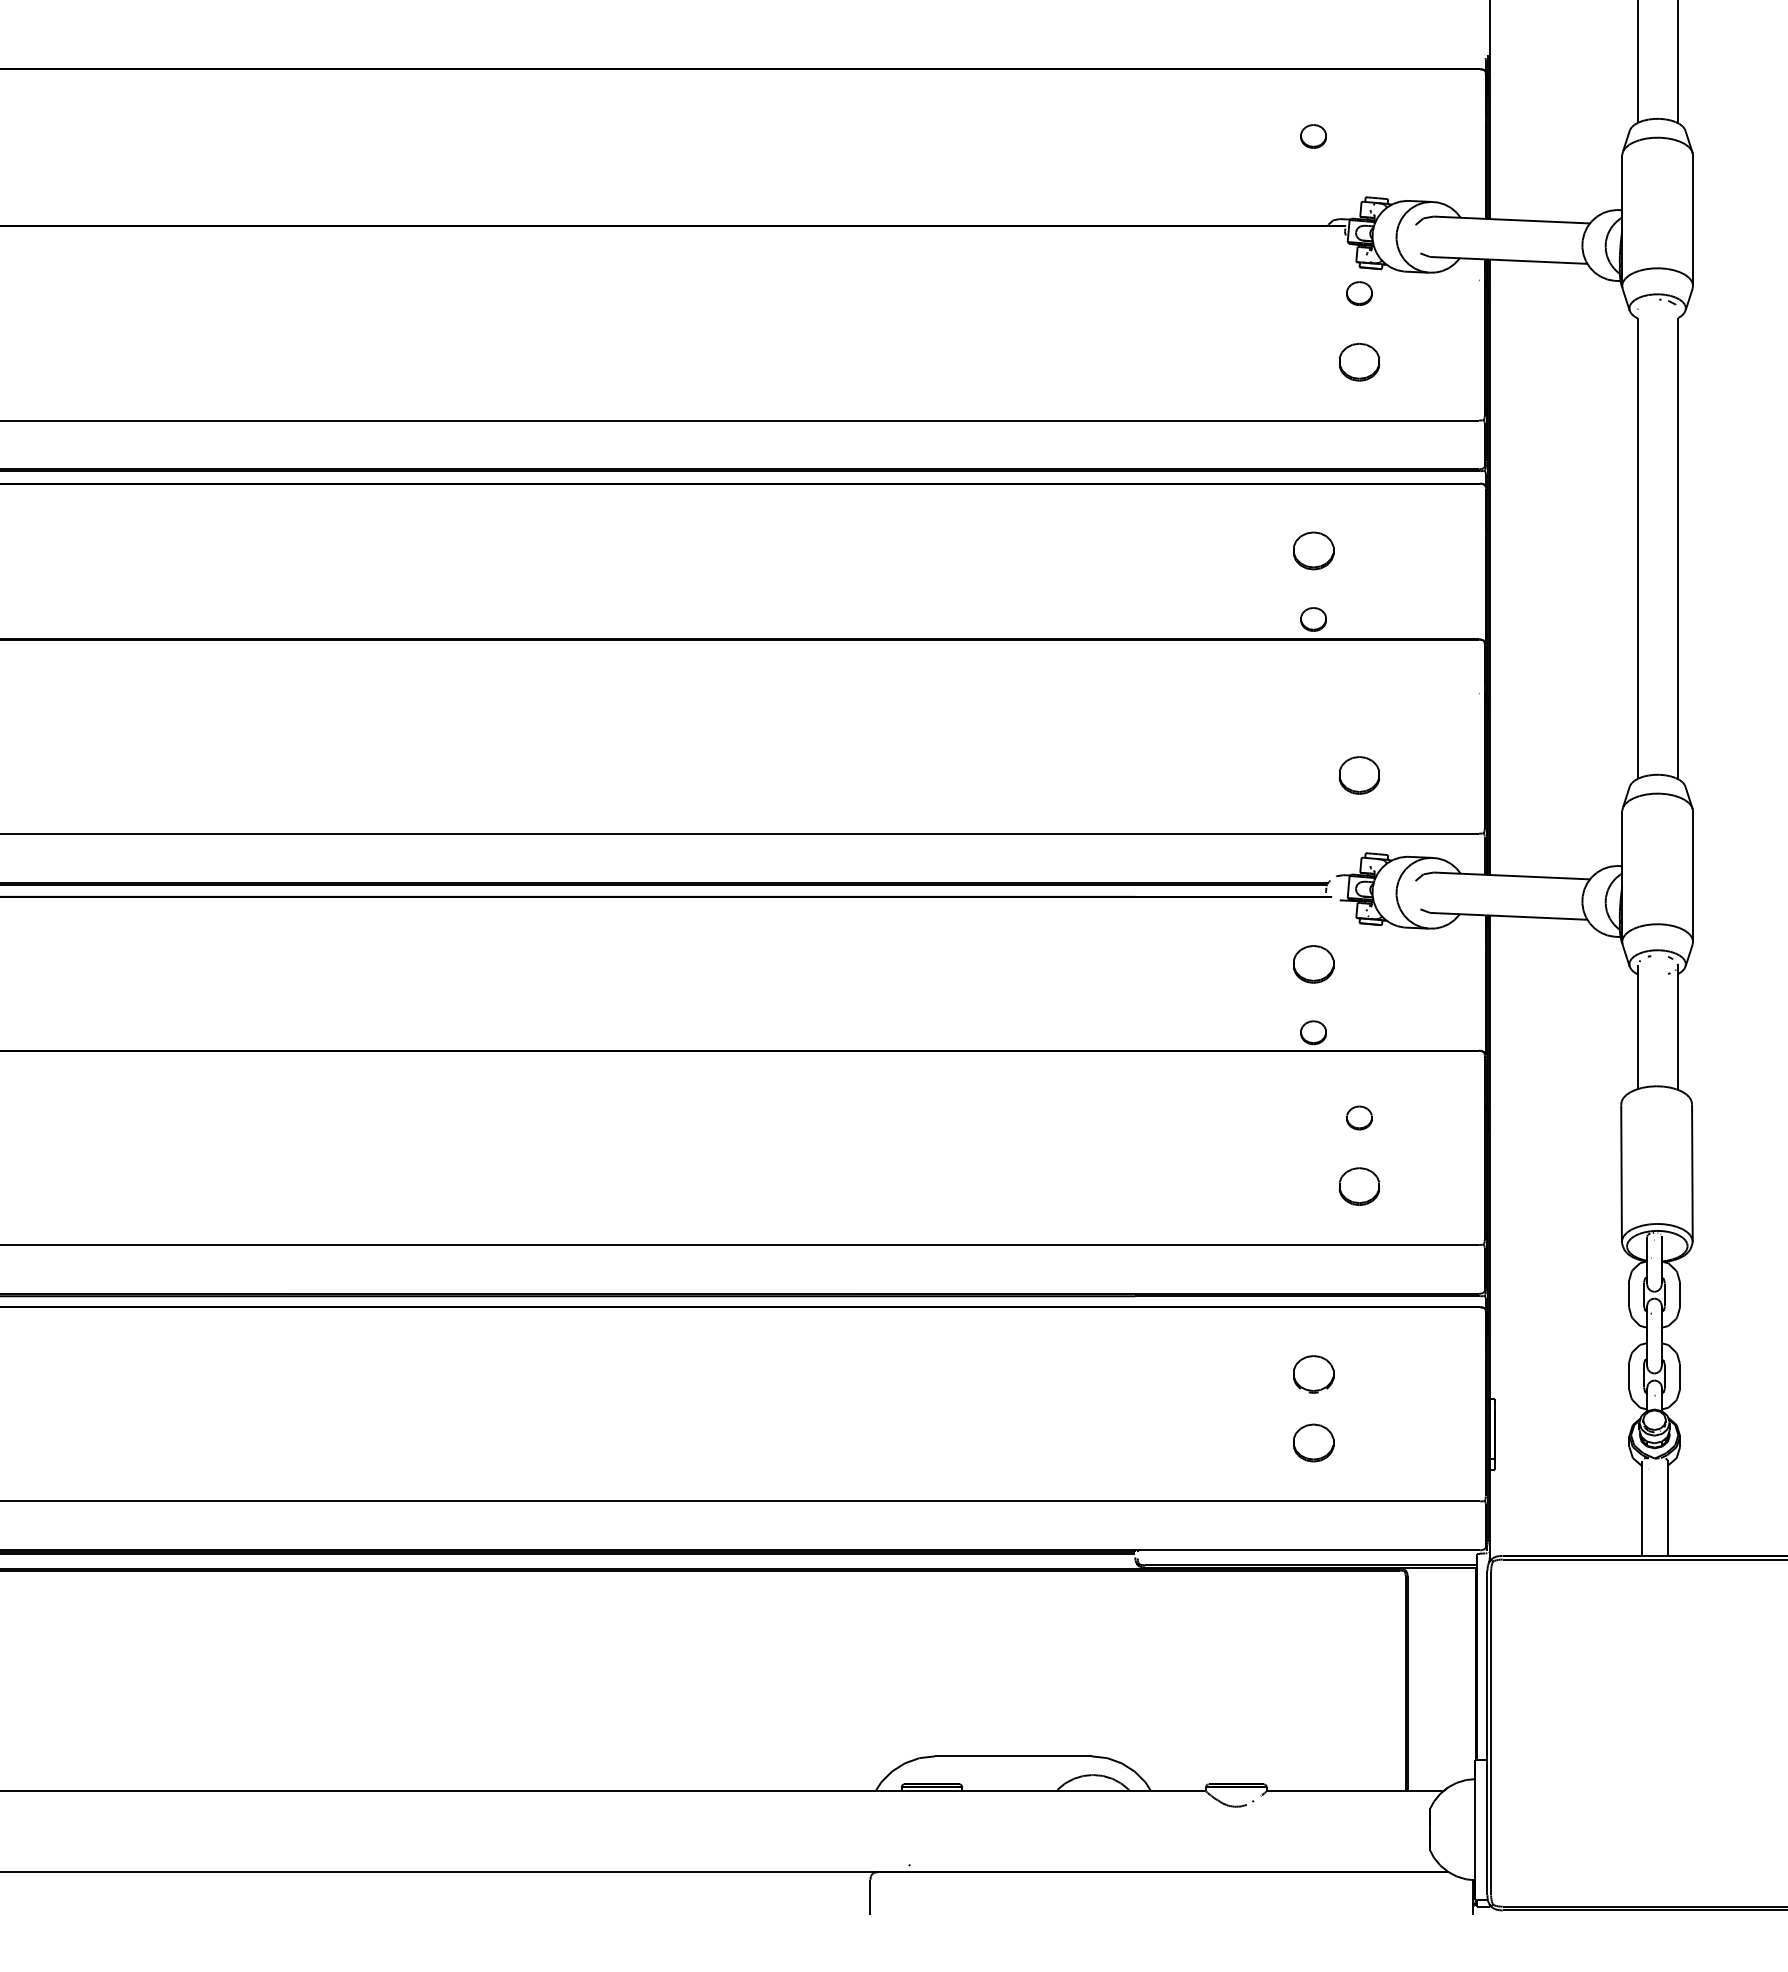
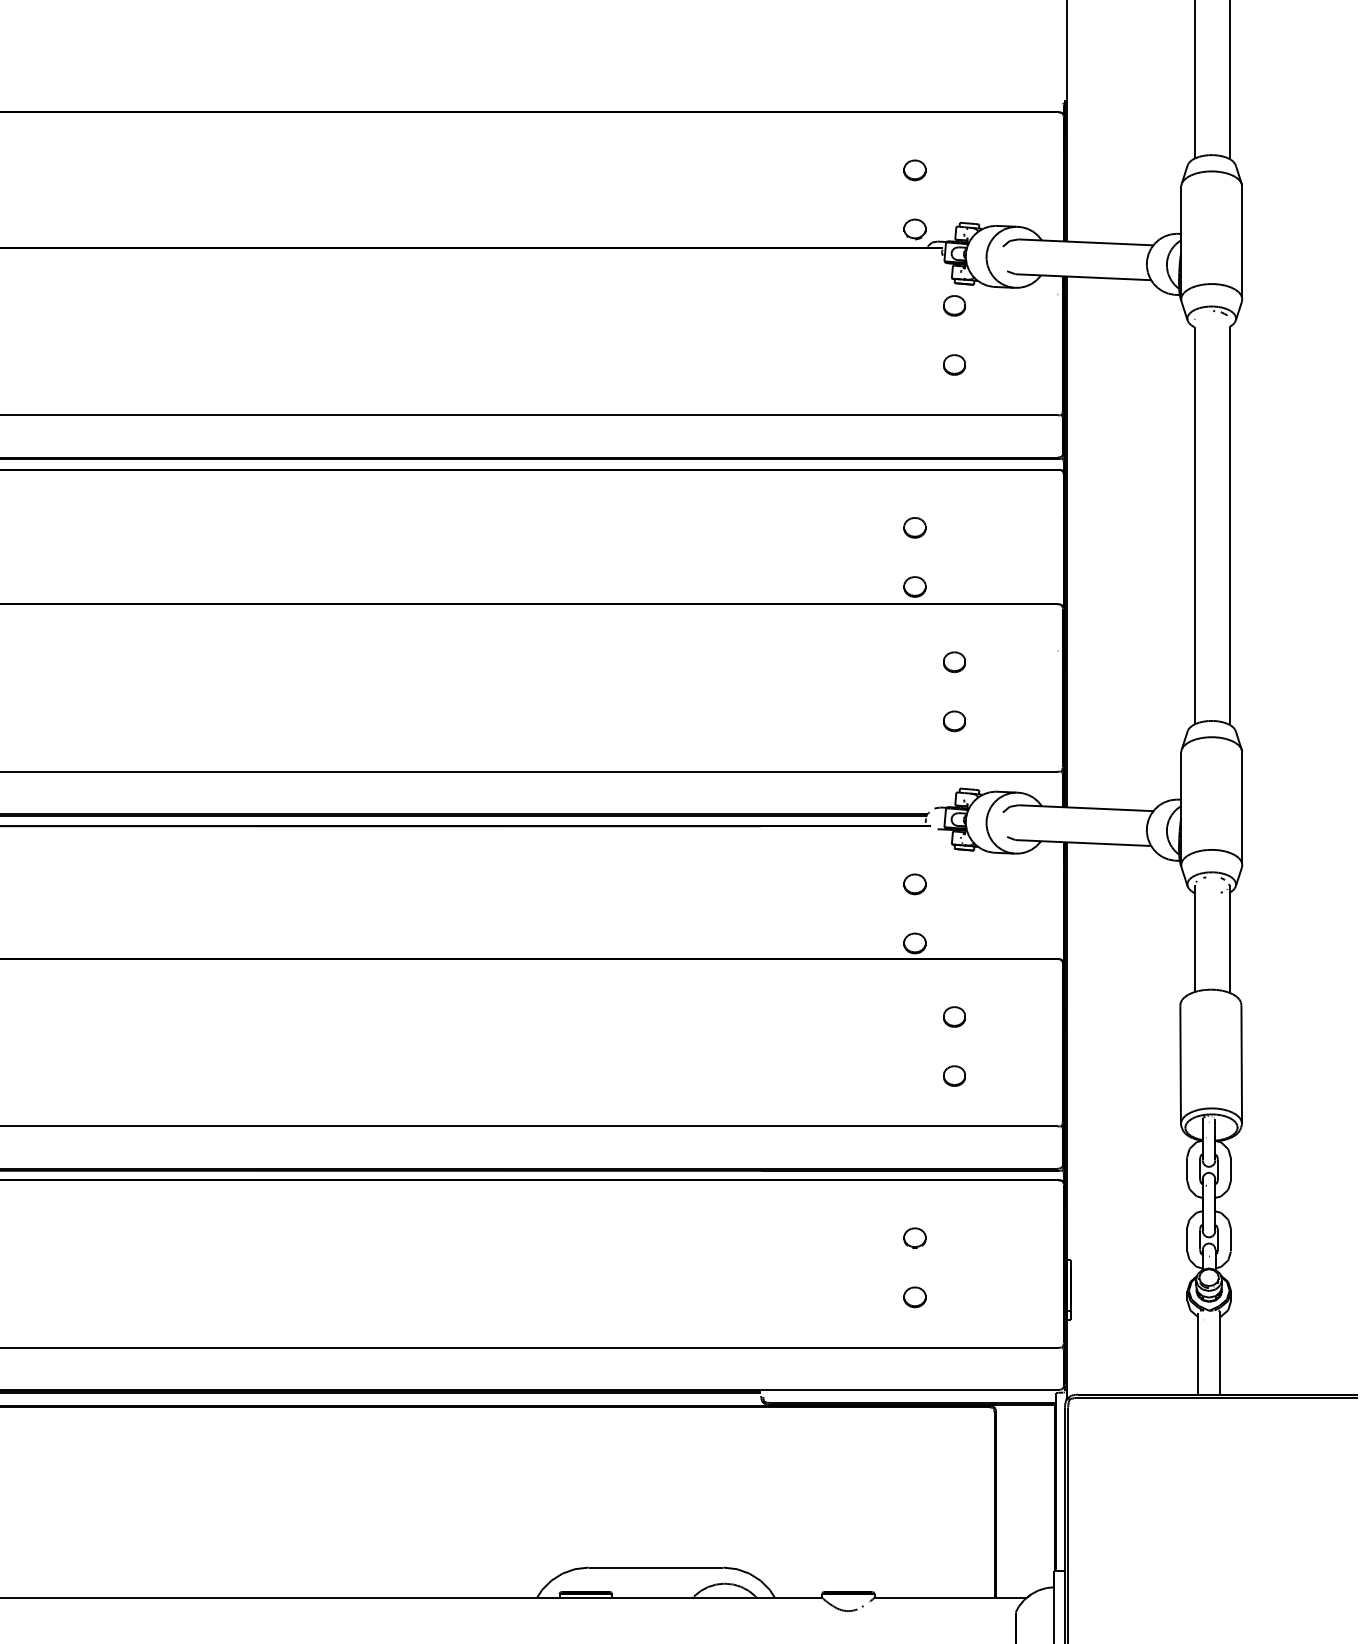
part: (1313, 204) -> (914, 229), added
part: (1359, 361) -> (954, 364), size x0.62
part: (1313, 550) -> (914, 527), size x0.62
part: (1359, 706) -> (954, 662), added
part: (1359, 774) -> (954, 720), size x0.62
part: (1313, 963) -> (914, 883), size x0.62
part: (1359, 1186) -> (954, 1076), size x0.62
part: (1313, 1374) -> (914, 1238), size x0.62
part: (1313, 1442) -> (914, 1296), size x0.62

